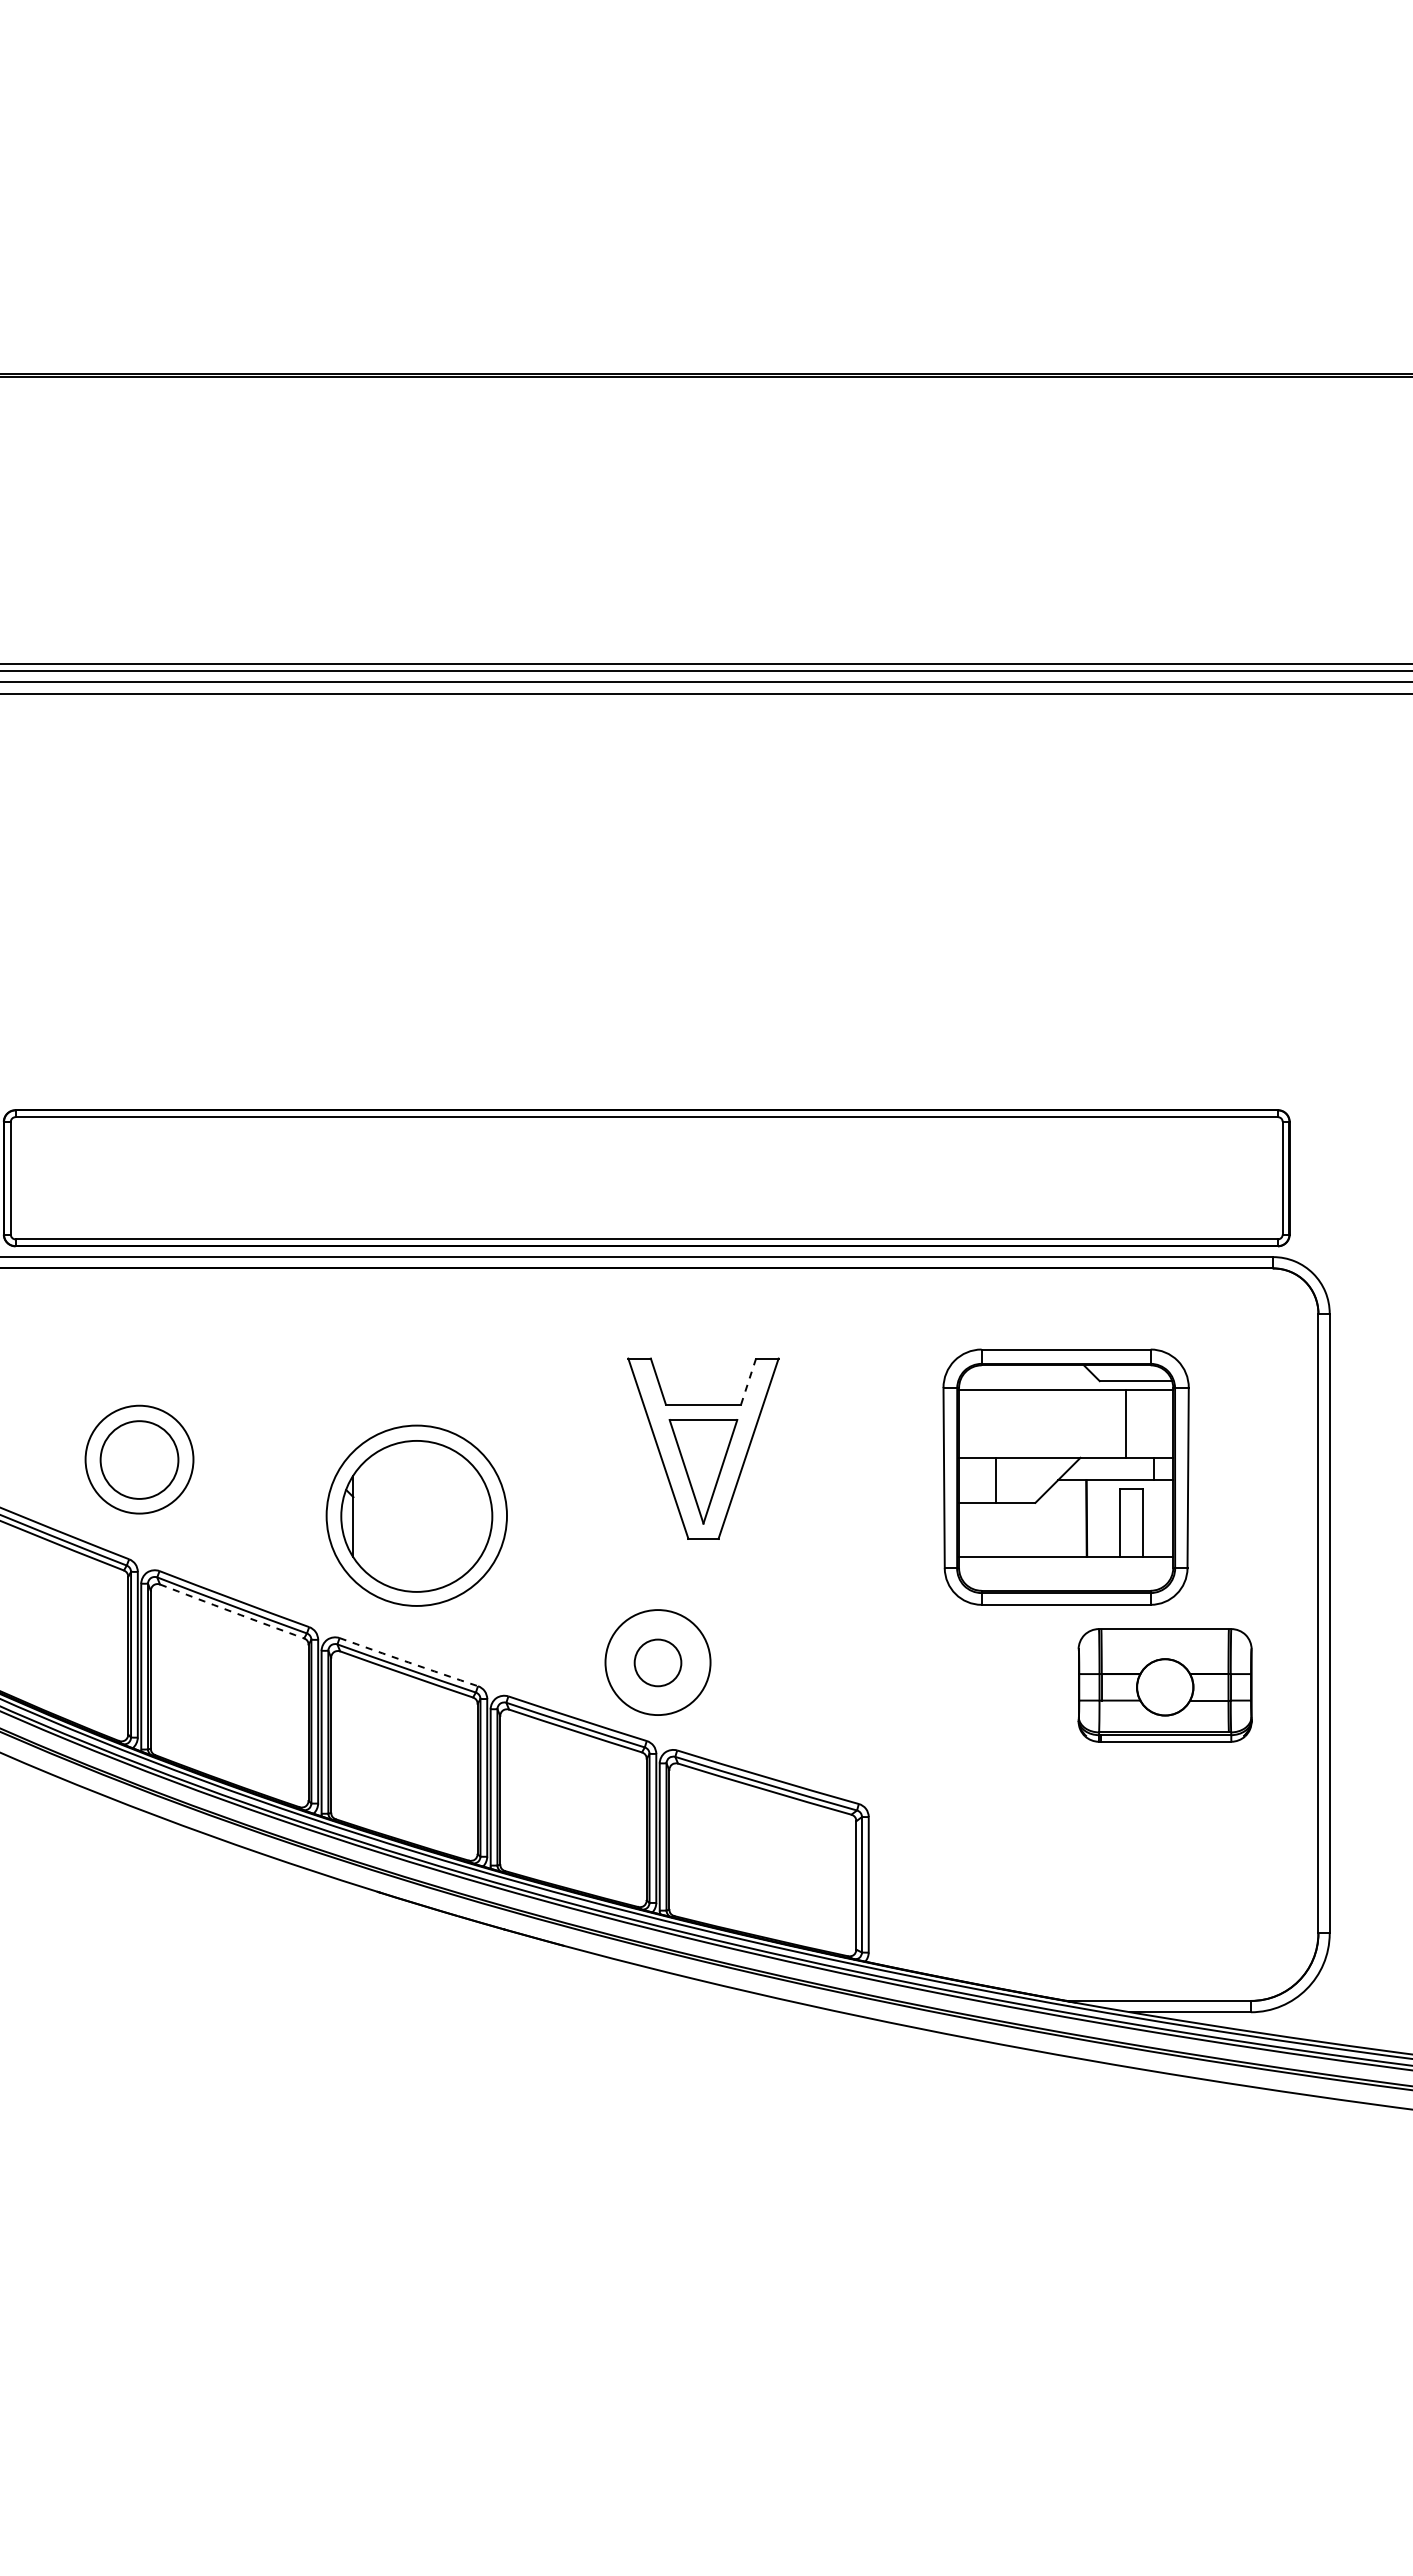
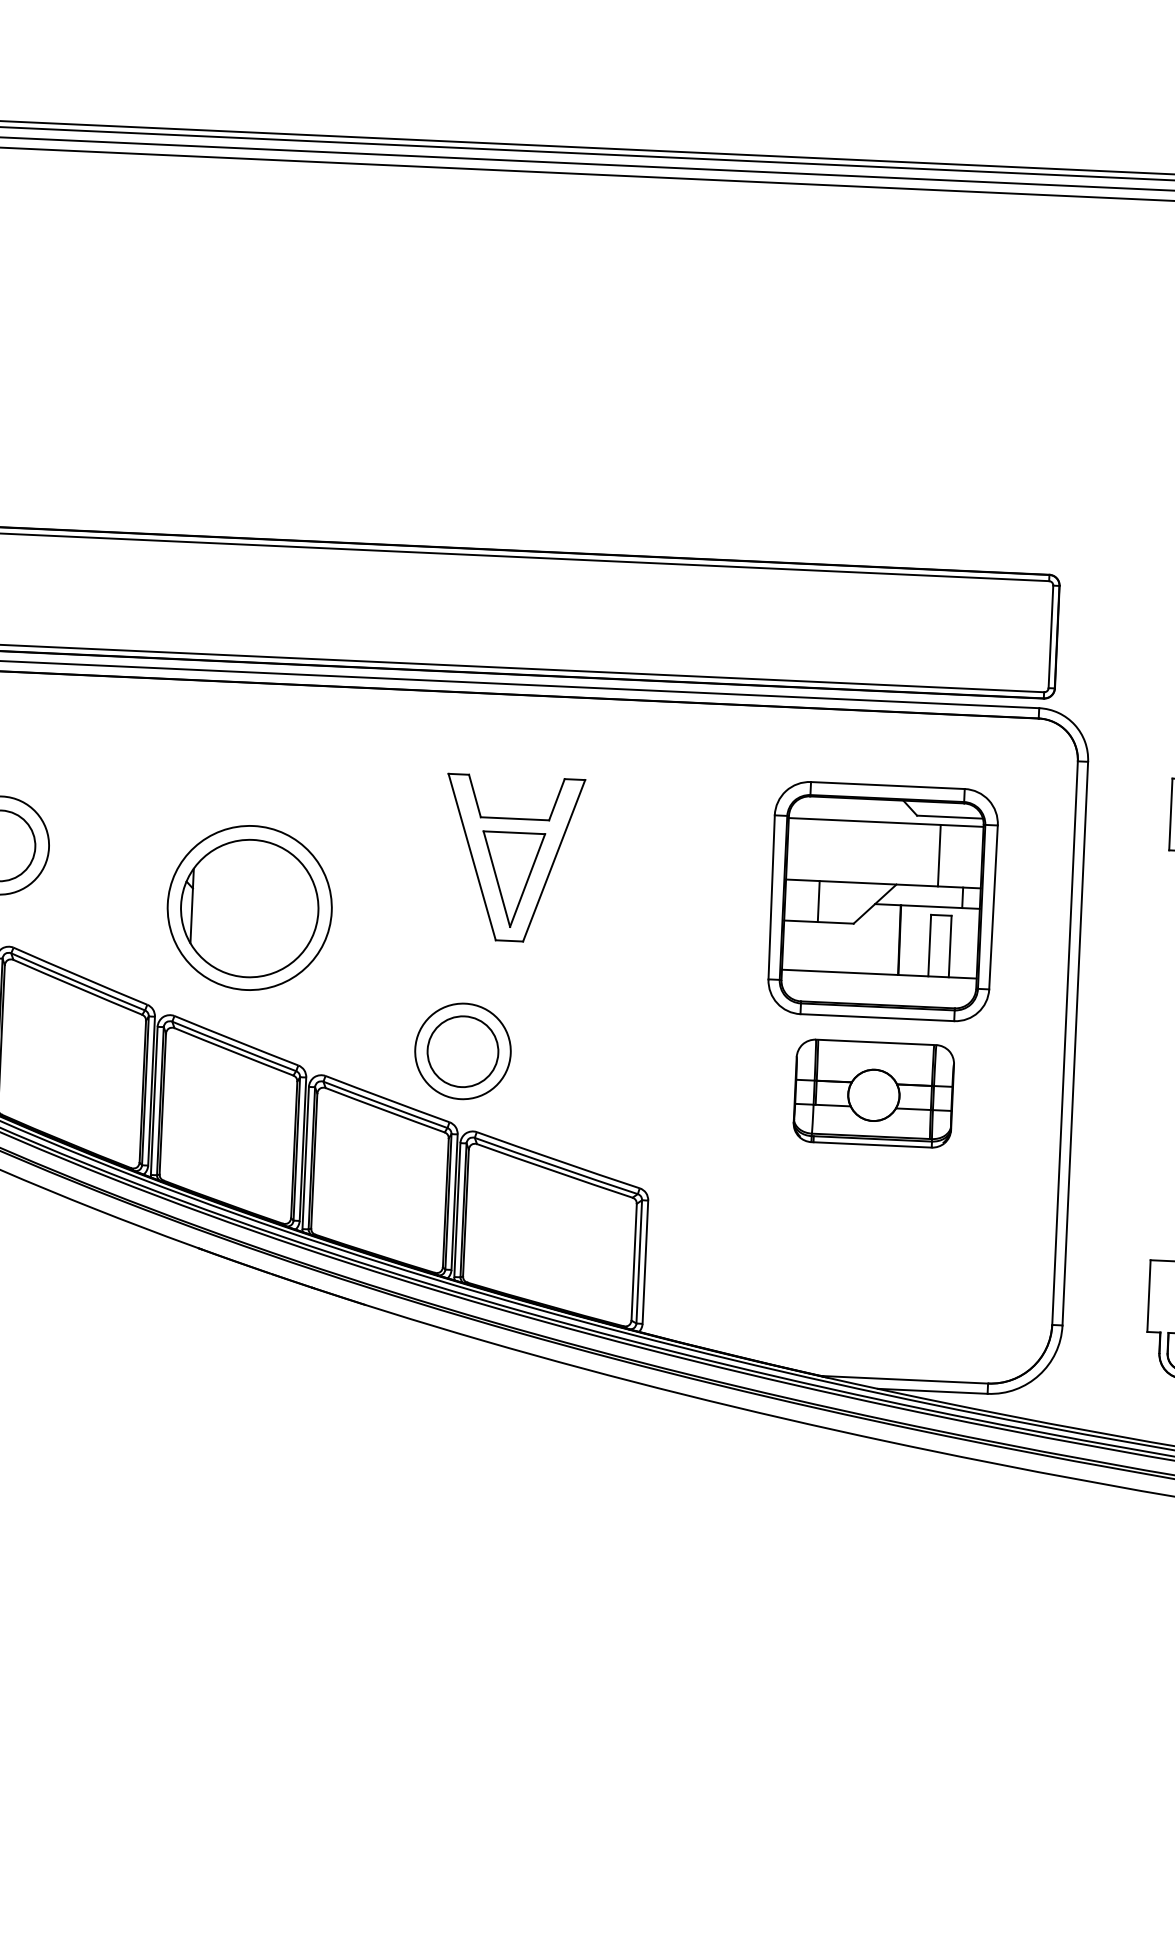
line: (748, 1382) -> (556, 800), dashed -> solid
part: (1065, 1476) -> (882, 900), moved
arc: (231, 1611) -> (77, 987), dashed -> solid
arc: (408, 1662) -> (236, 1041), dashed -> solid
circle: (657, 1662) -> (462, 1051), size x1.67
part: (1164, 1685) -> (873, 1093), moved

